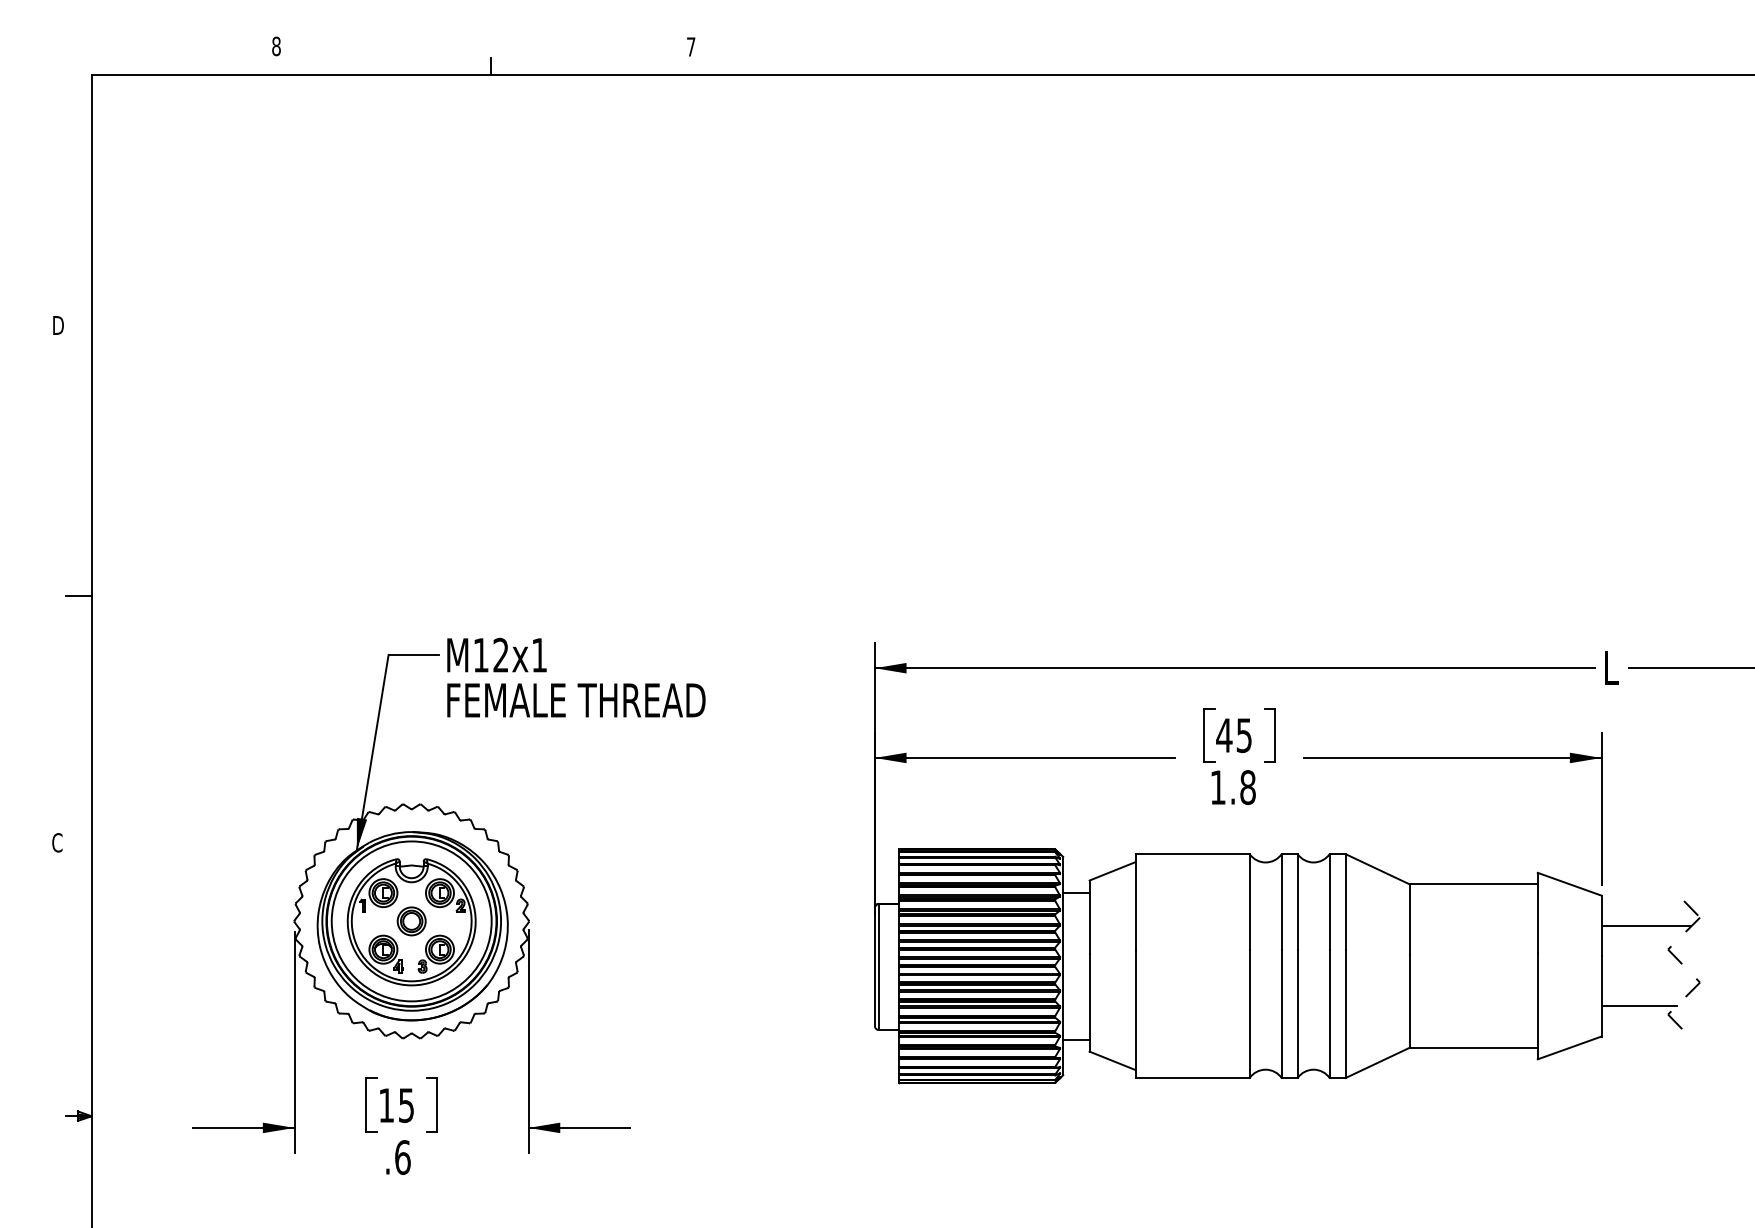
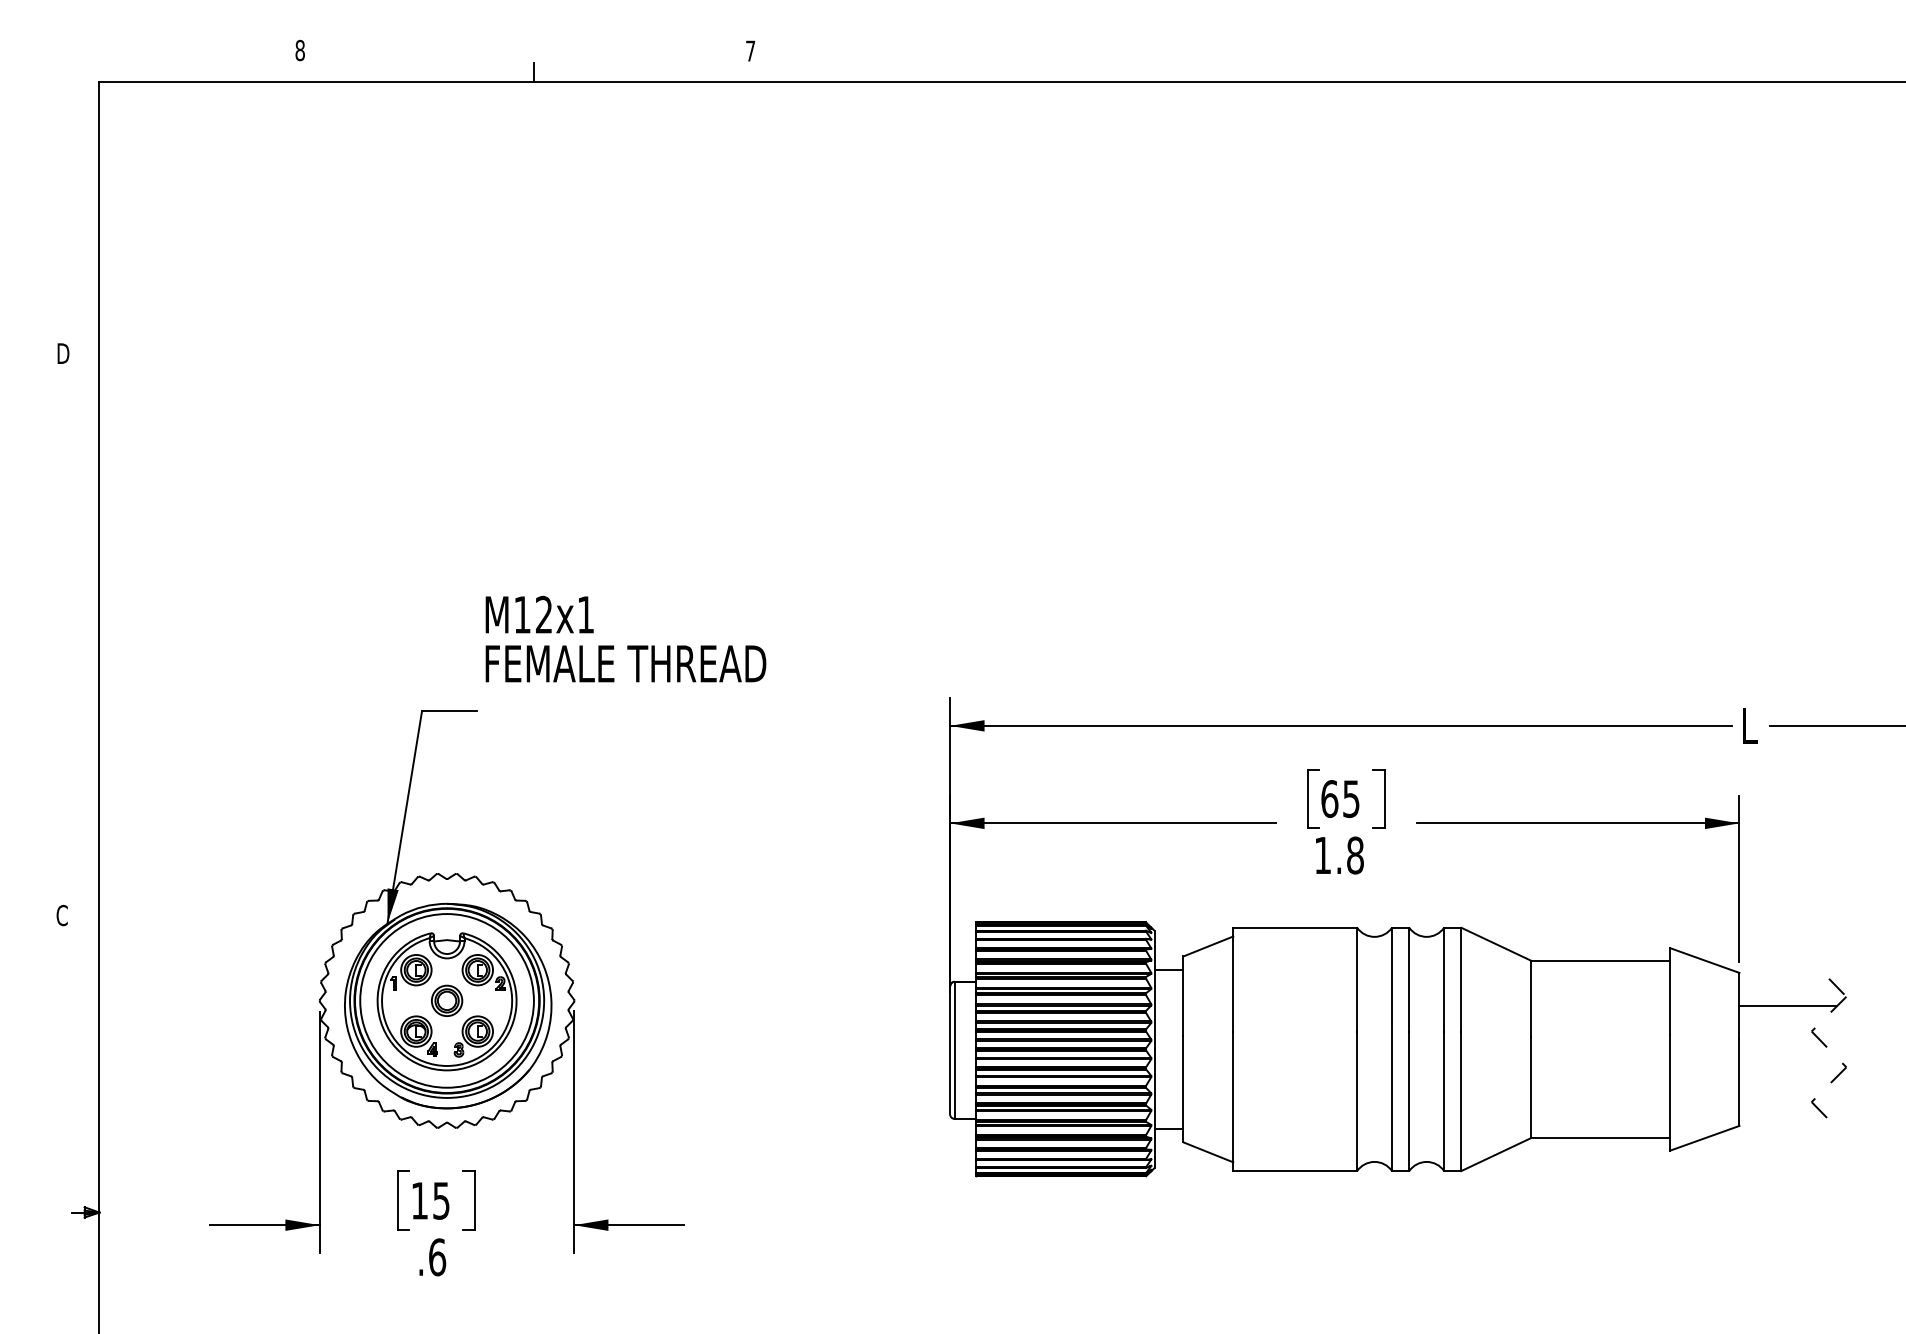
line: (78, 596) -> (85, 647), removed
text: (575, 677) -> (625, 638), moved
text: (1224, 735) -> (1329, 799), 45 -> 65
line: (1639, 1005) -> (1780, 1092), removed

